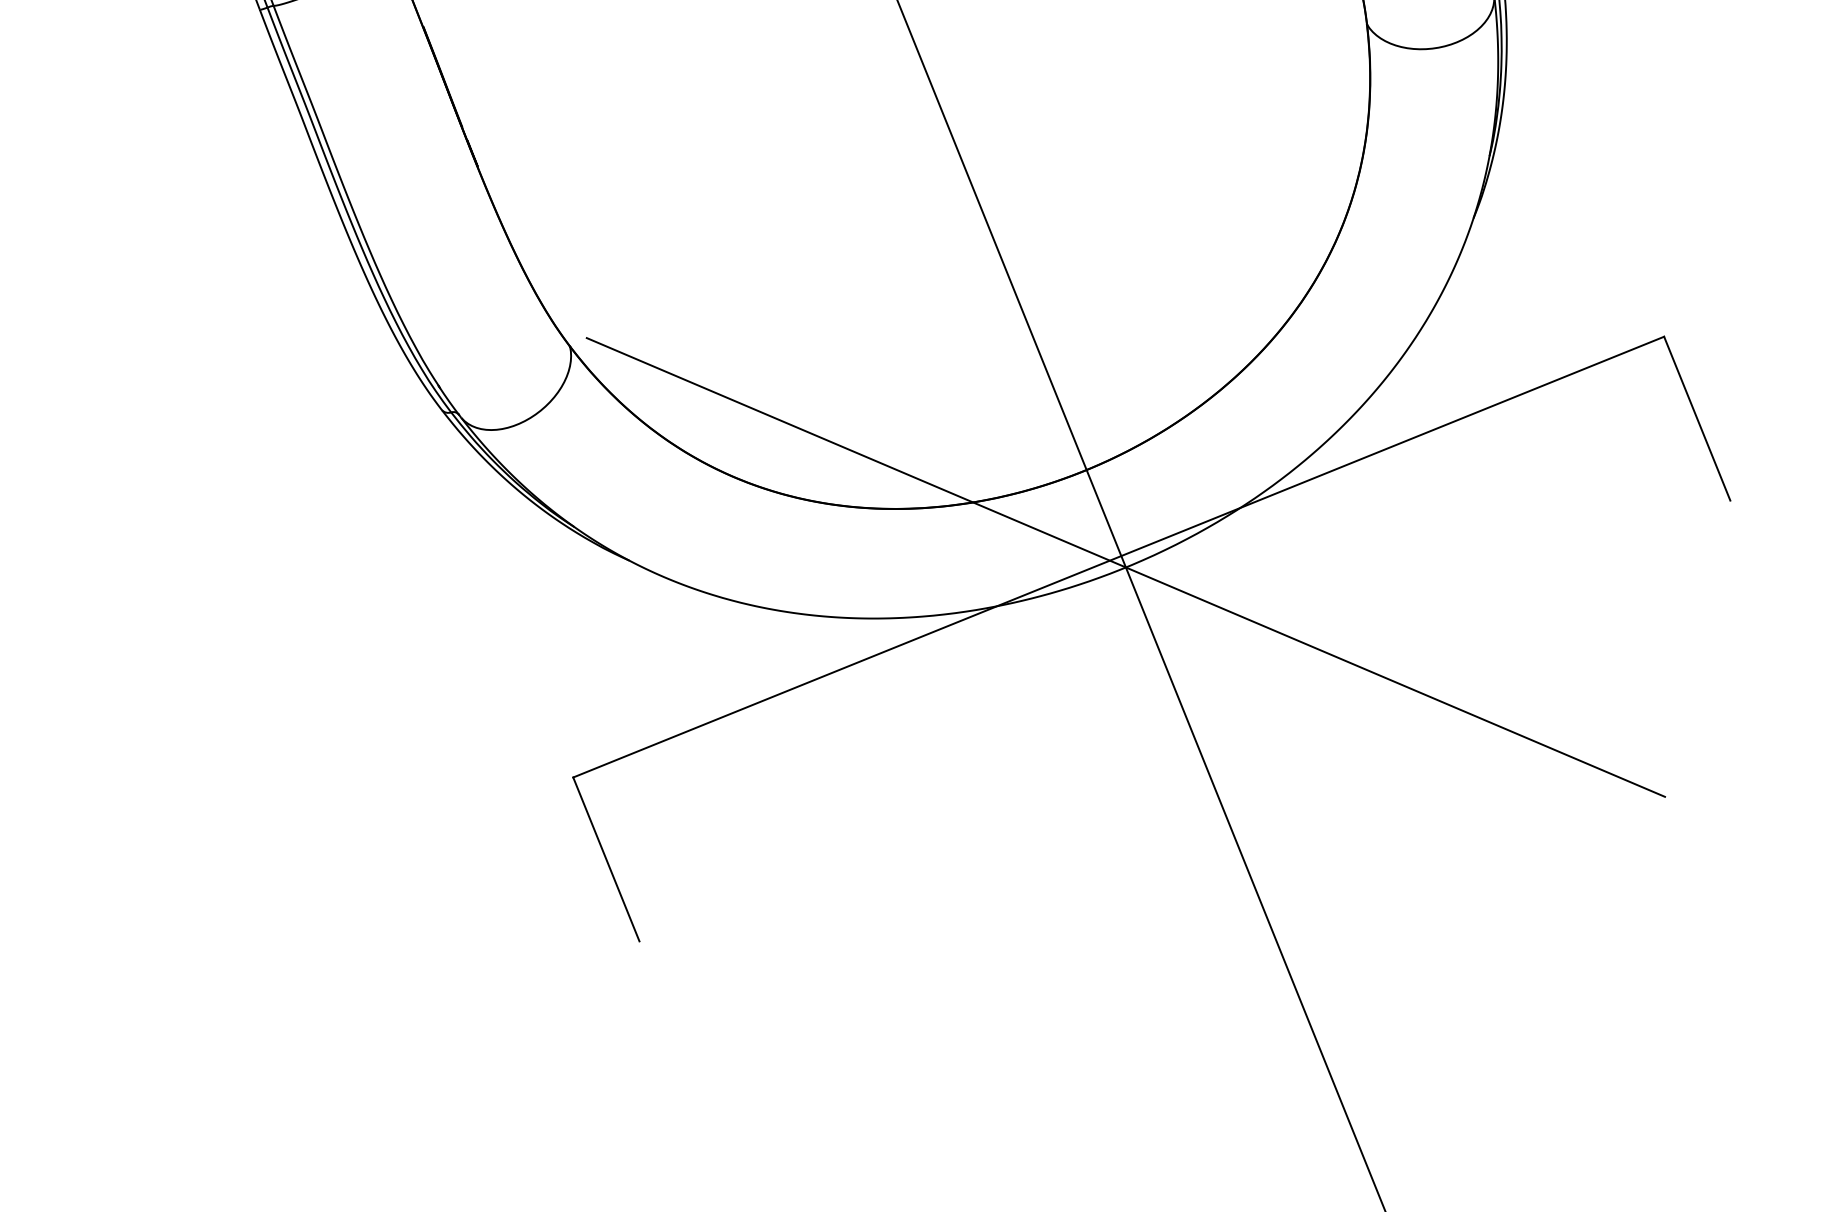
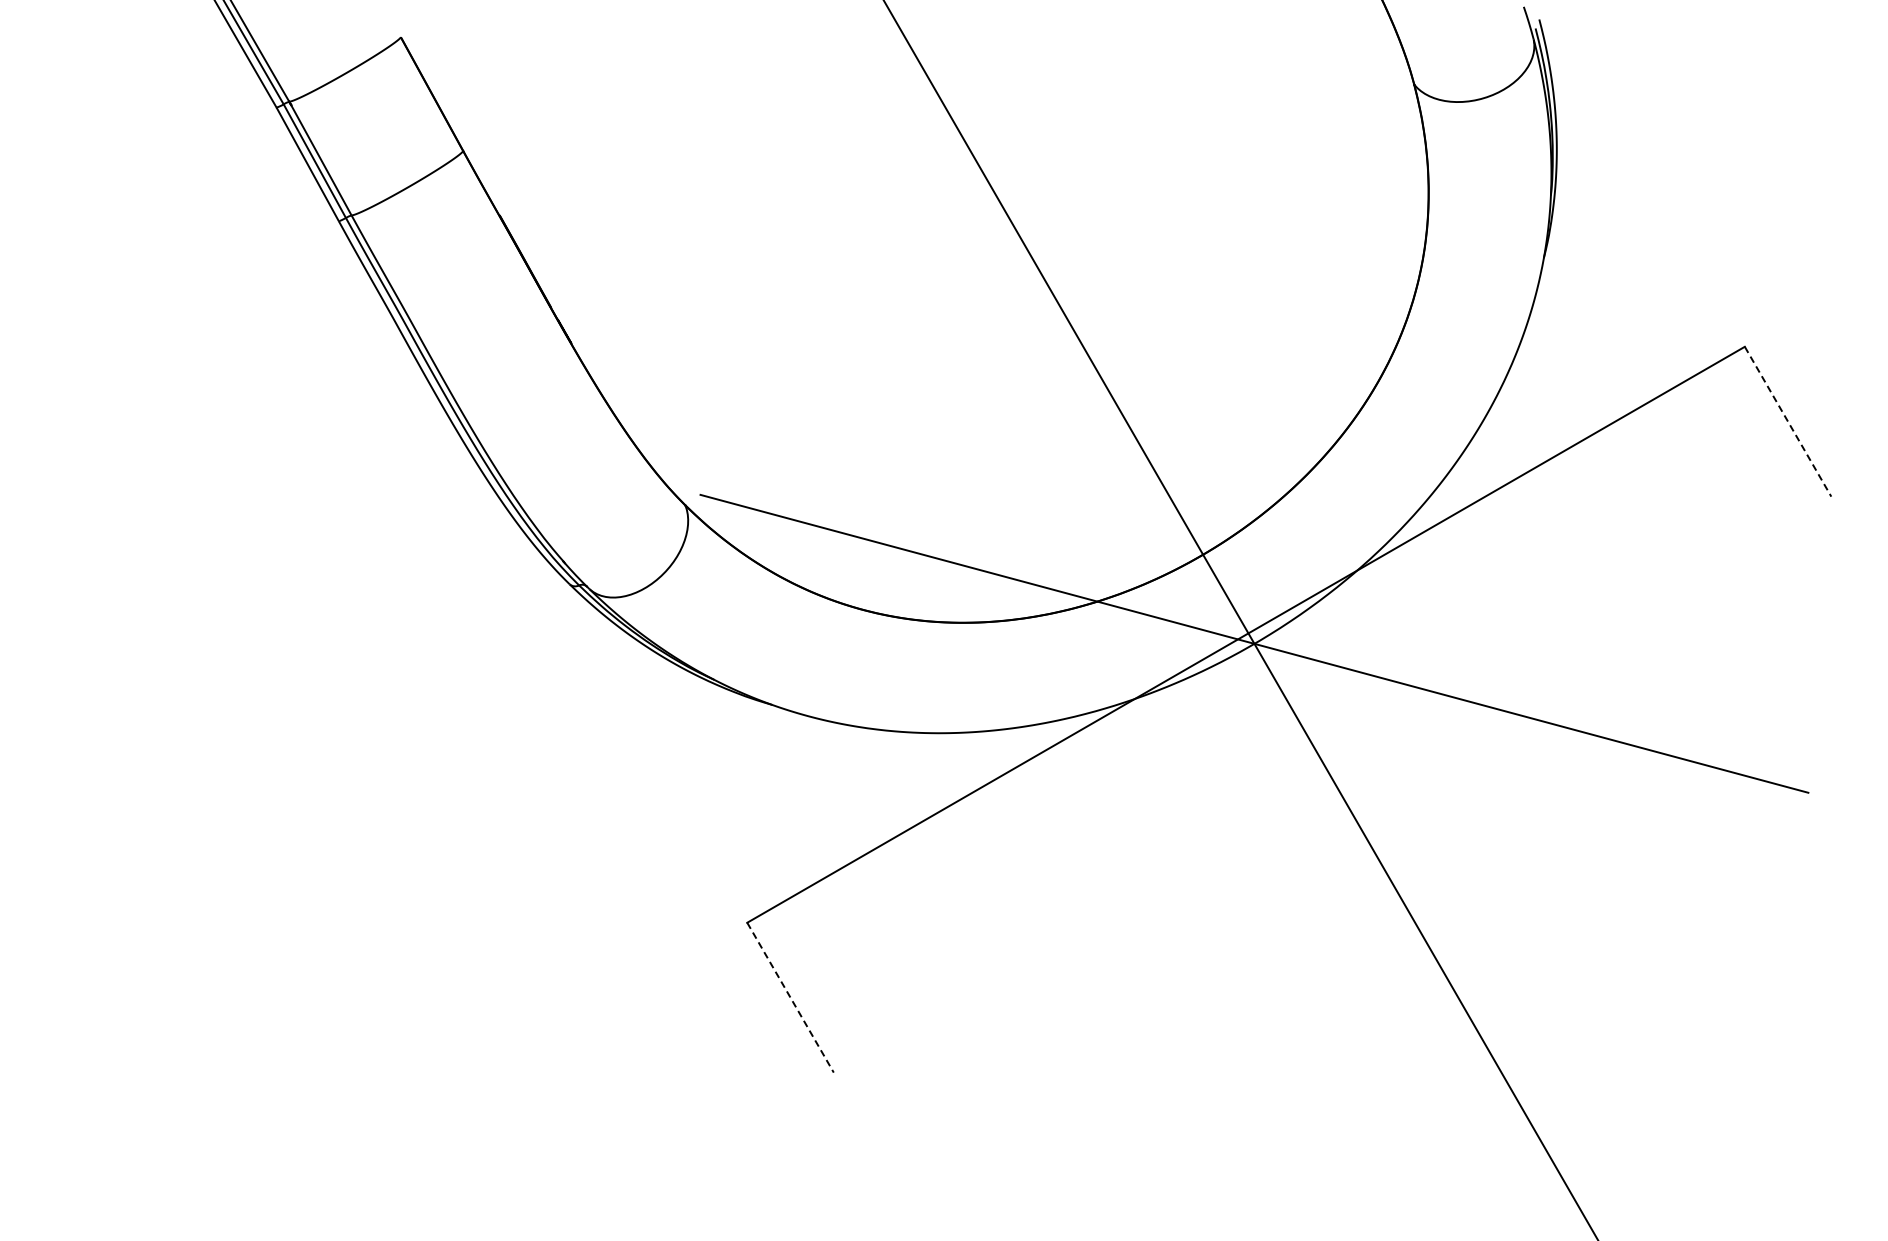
line: (1697, 418) -> (1788, 421), solid -> dashed
line: (606, 859) -> (790, 997), solid -> dashed

